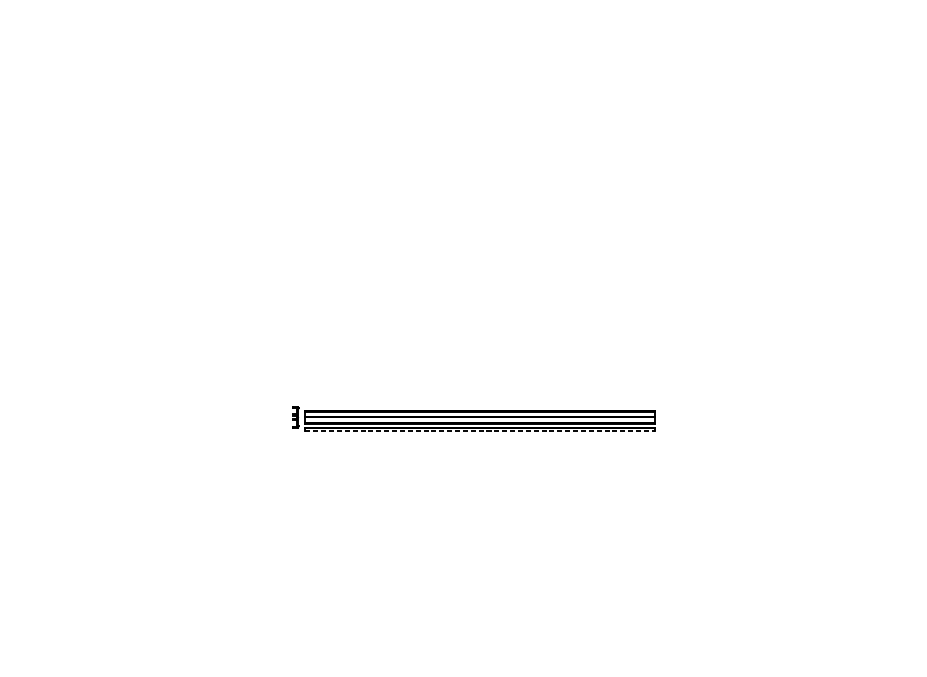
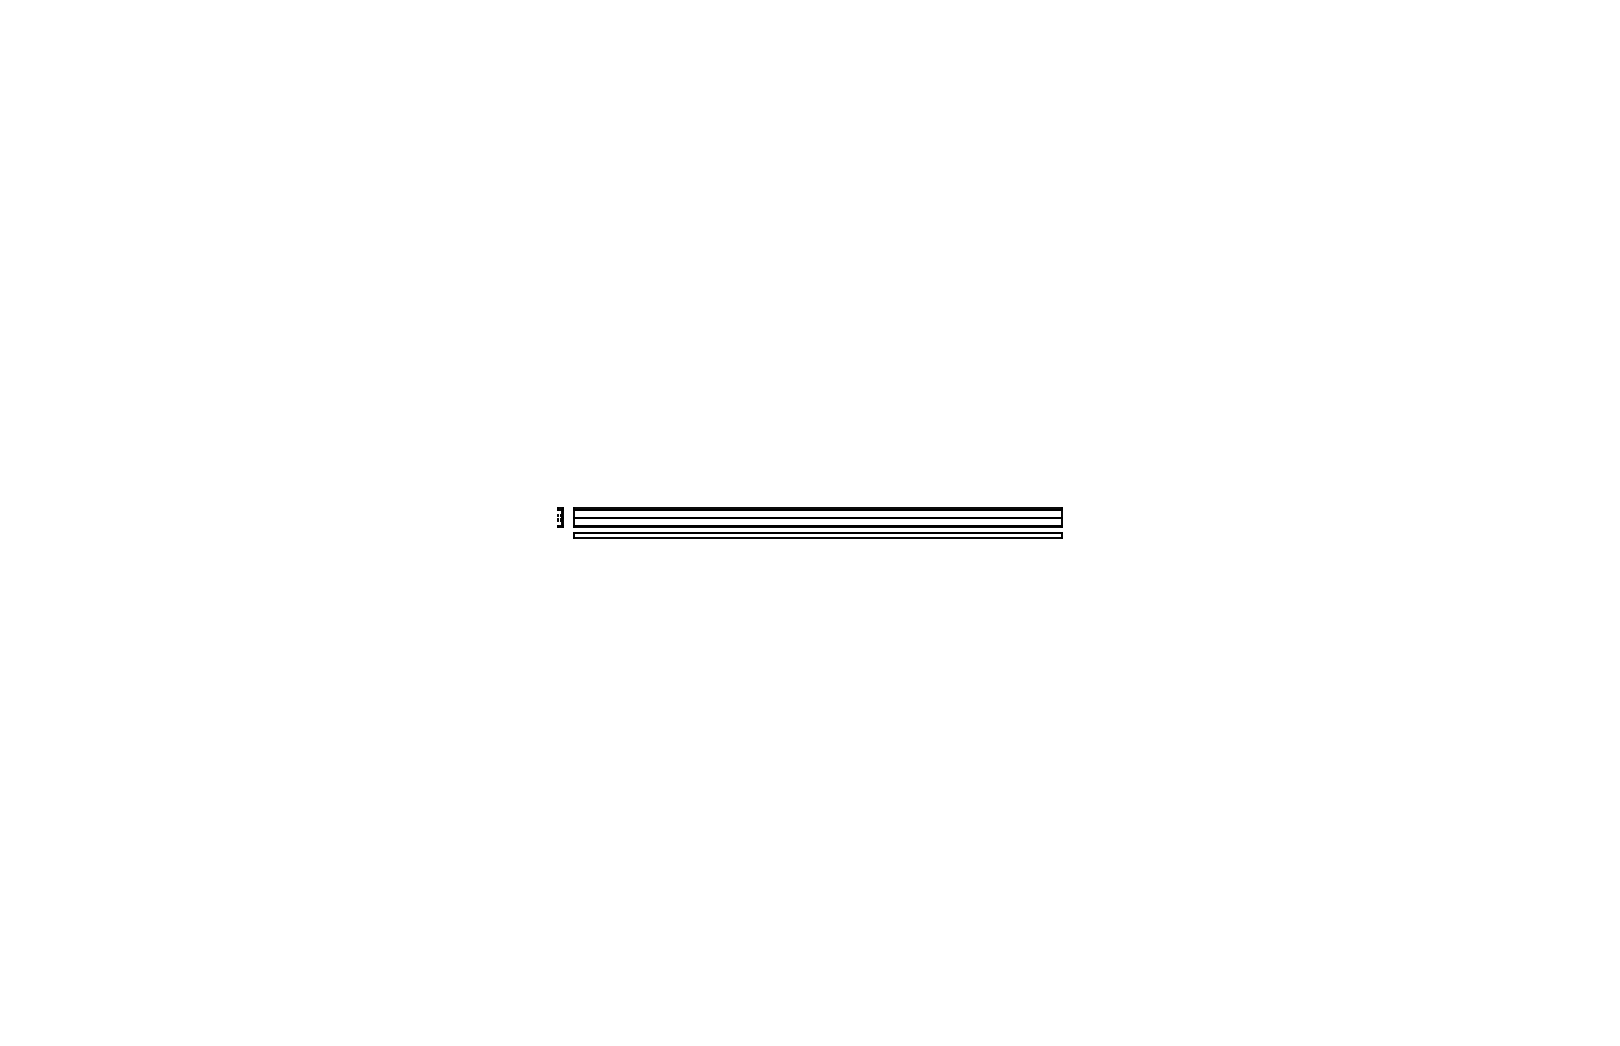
part: (295, 417) -> (560, 517), size x0.62
line: (480, 431) -> (818, 537), dashed -> solid

